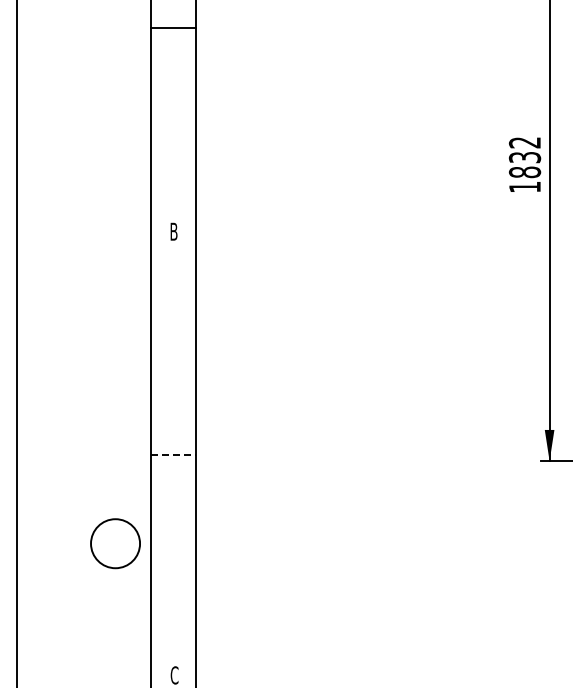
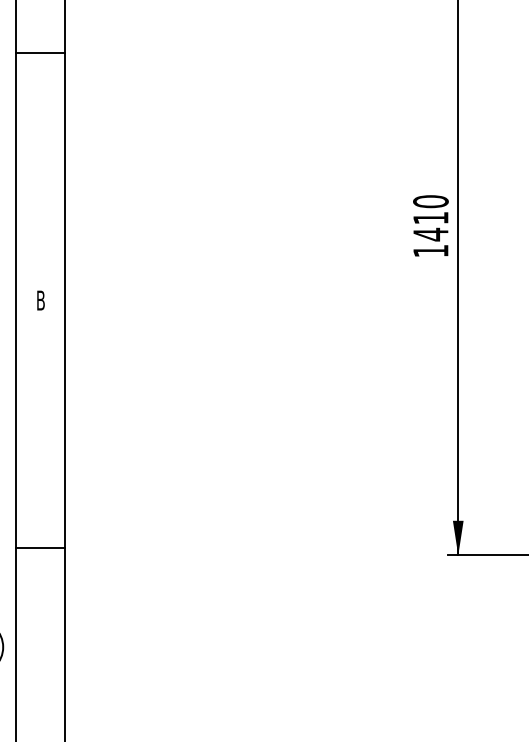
line: (173, 27) -> (40, 52), moved
text: (524, 157) -> (430, 218), 1832 -> 1410
line: (173, 454) -> (40, 548), dashed -> solid

